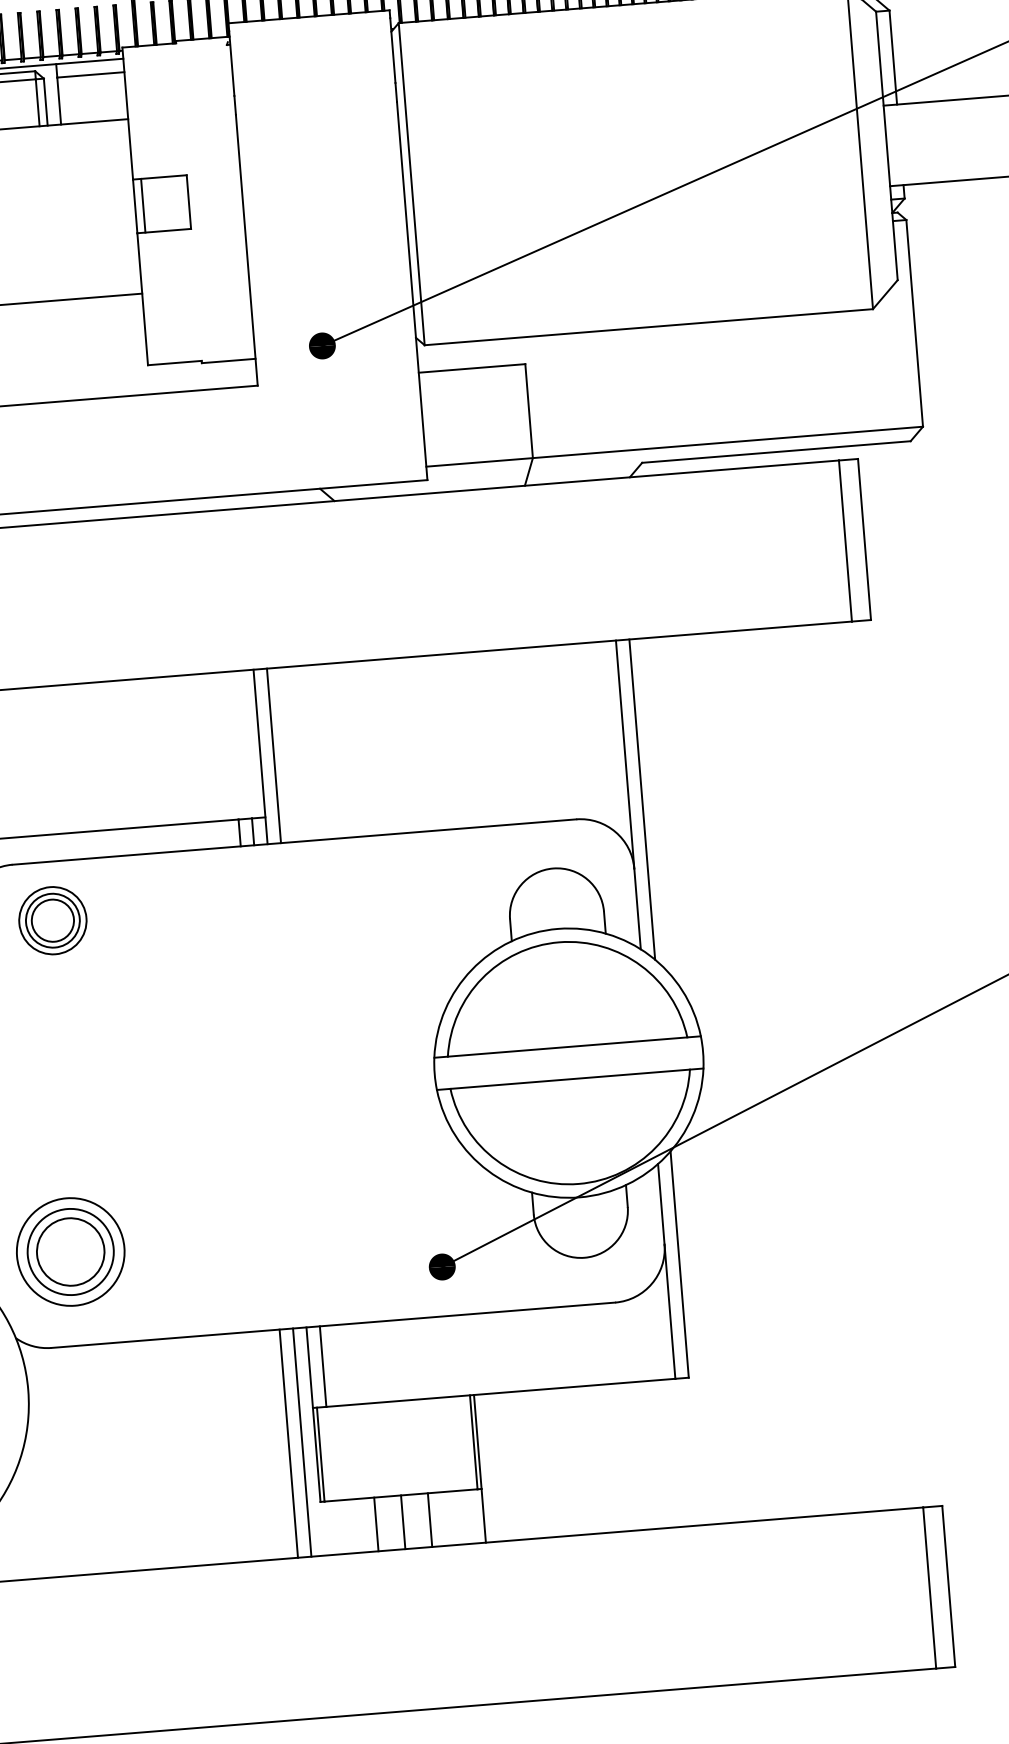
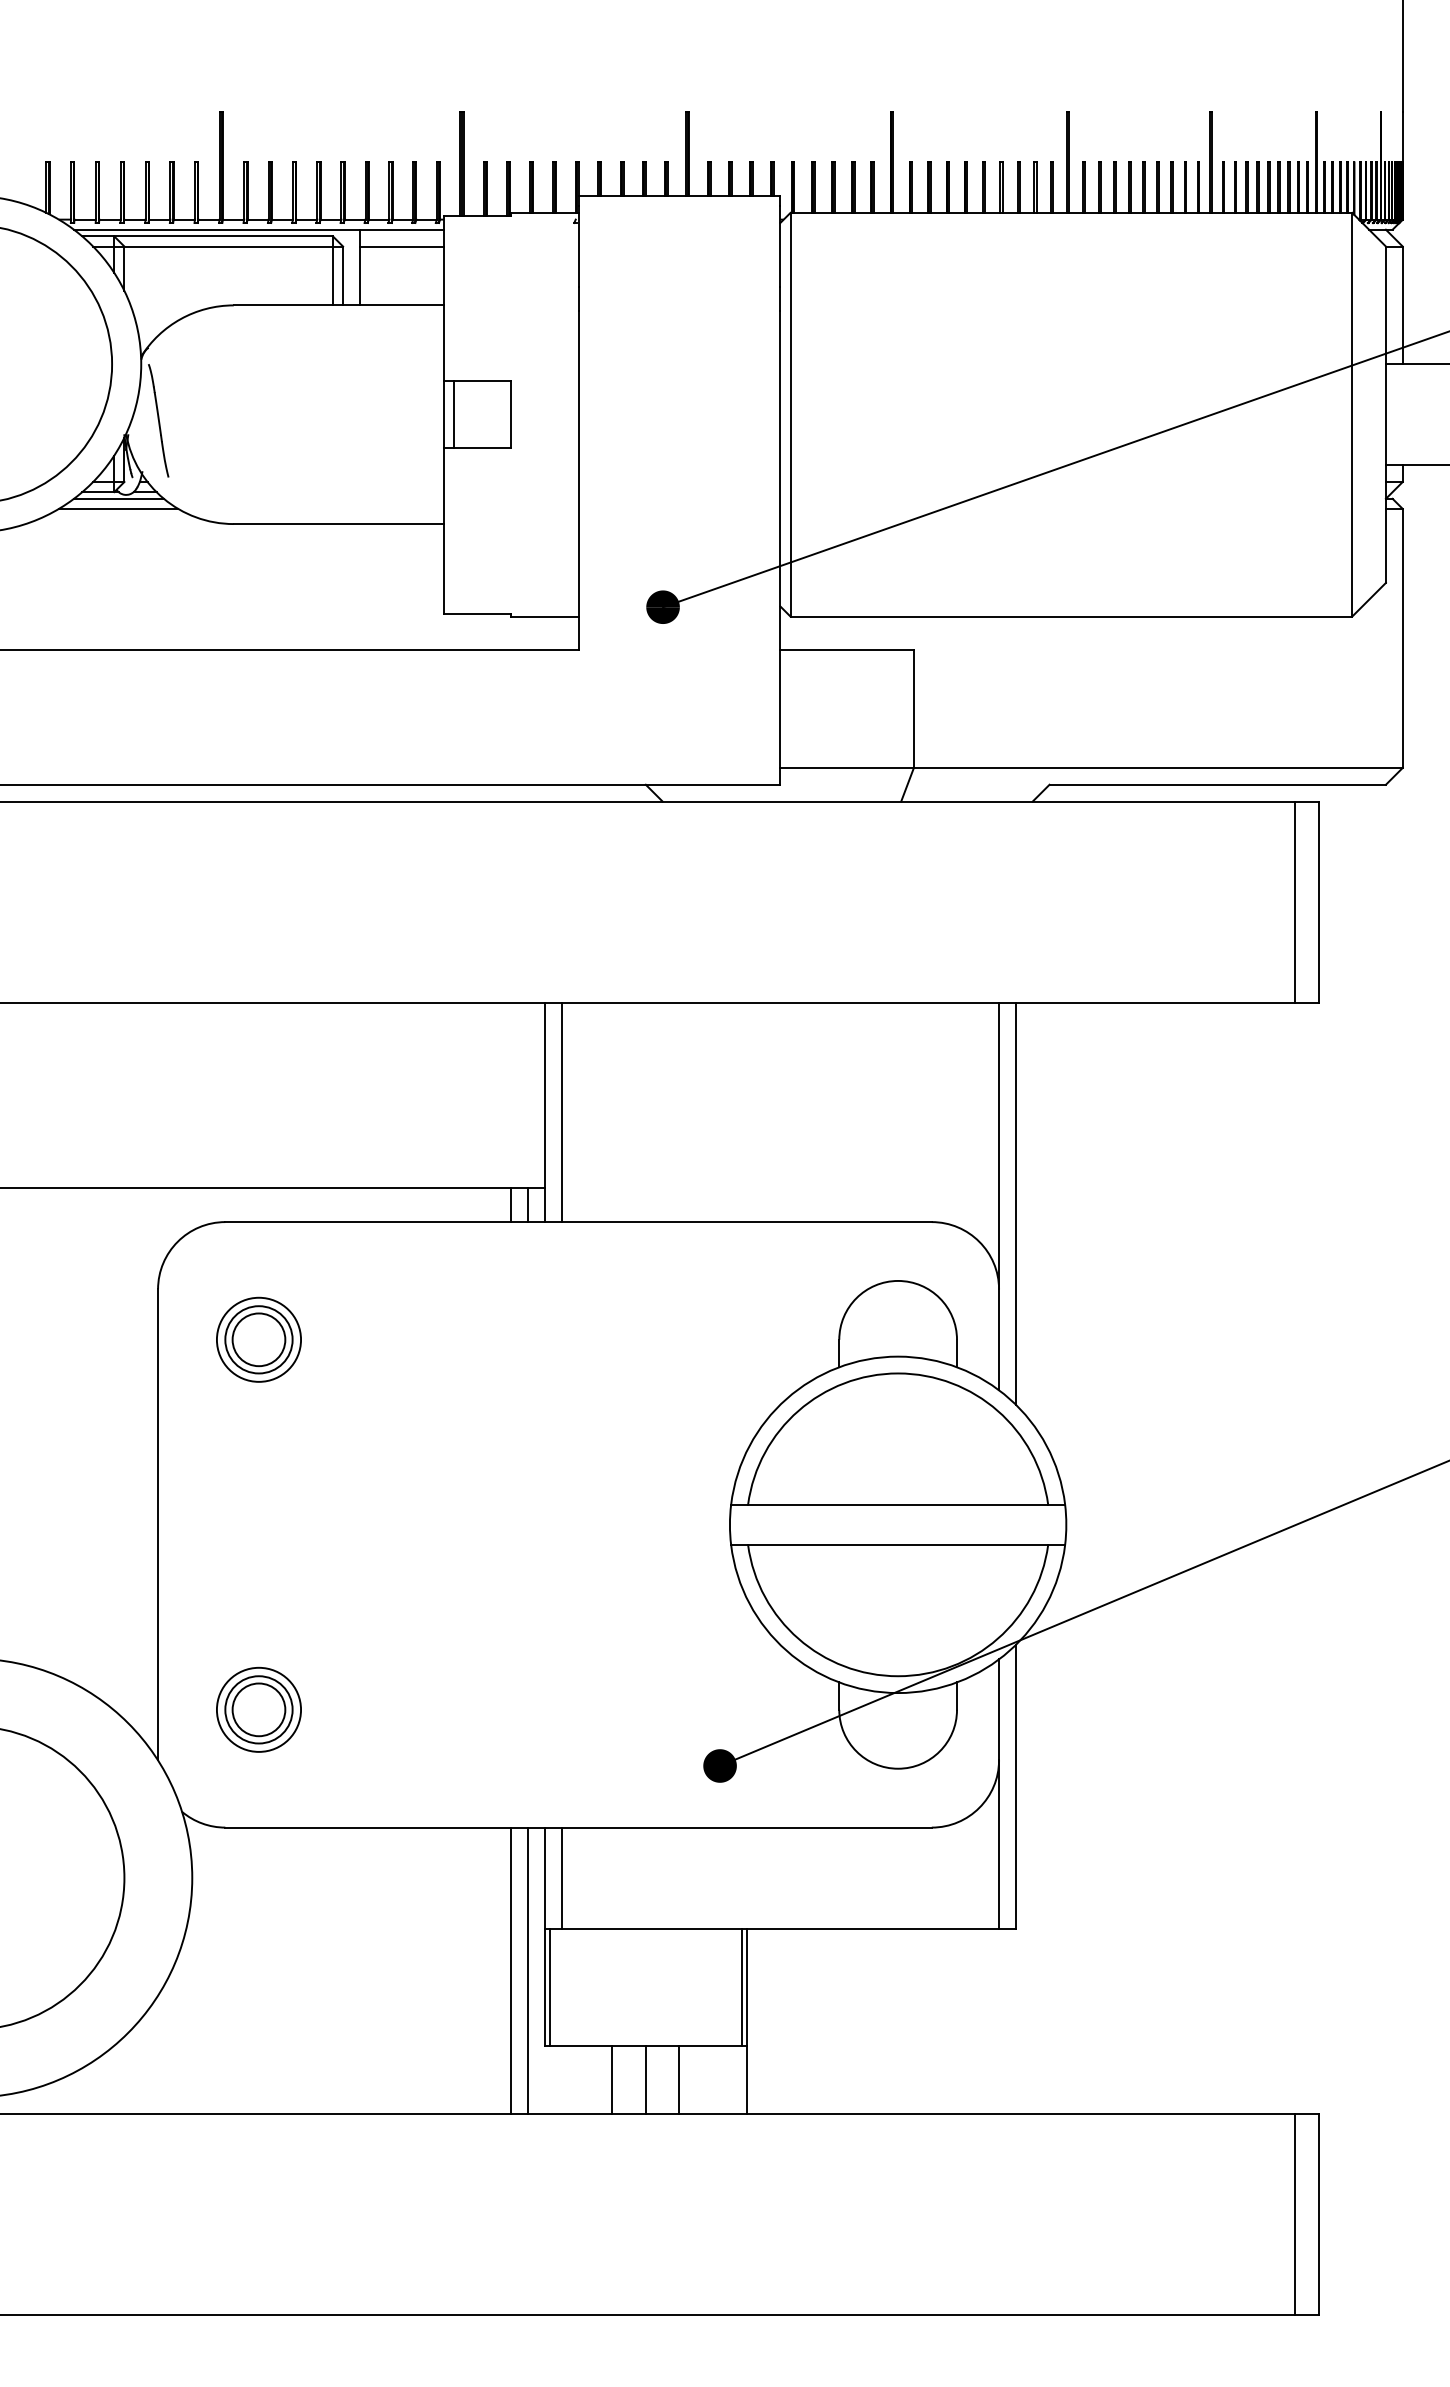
part: (52, 920) -> (258, 1339), moved
part: (70, 1251) -> (258, 1709), size x0.62

